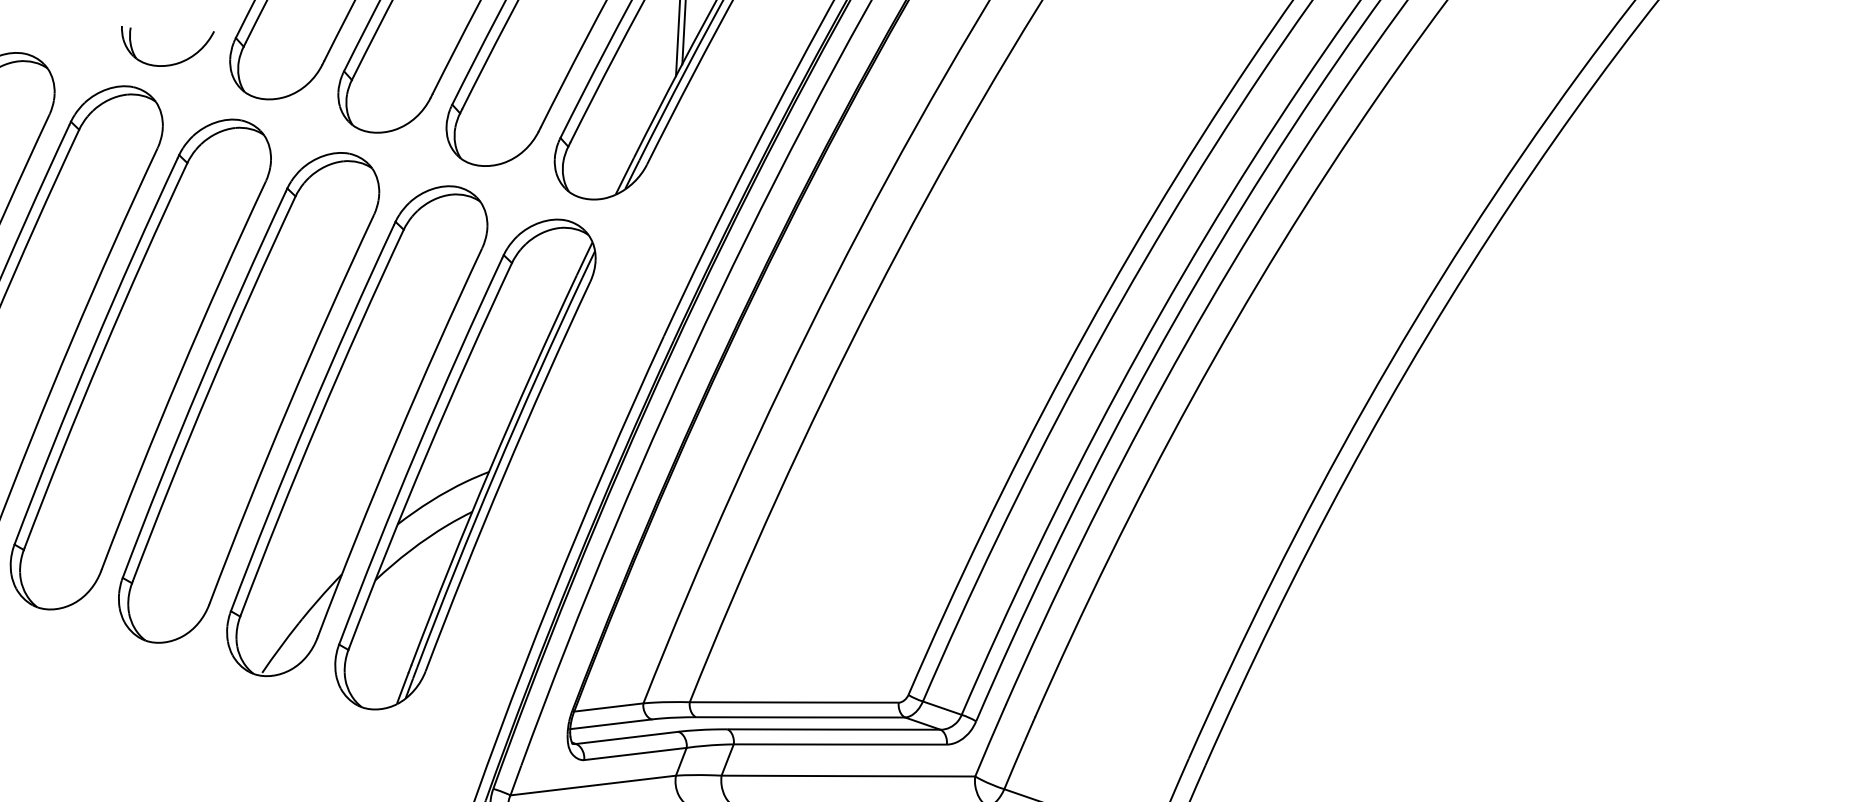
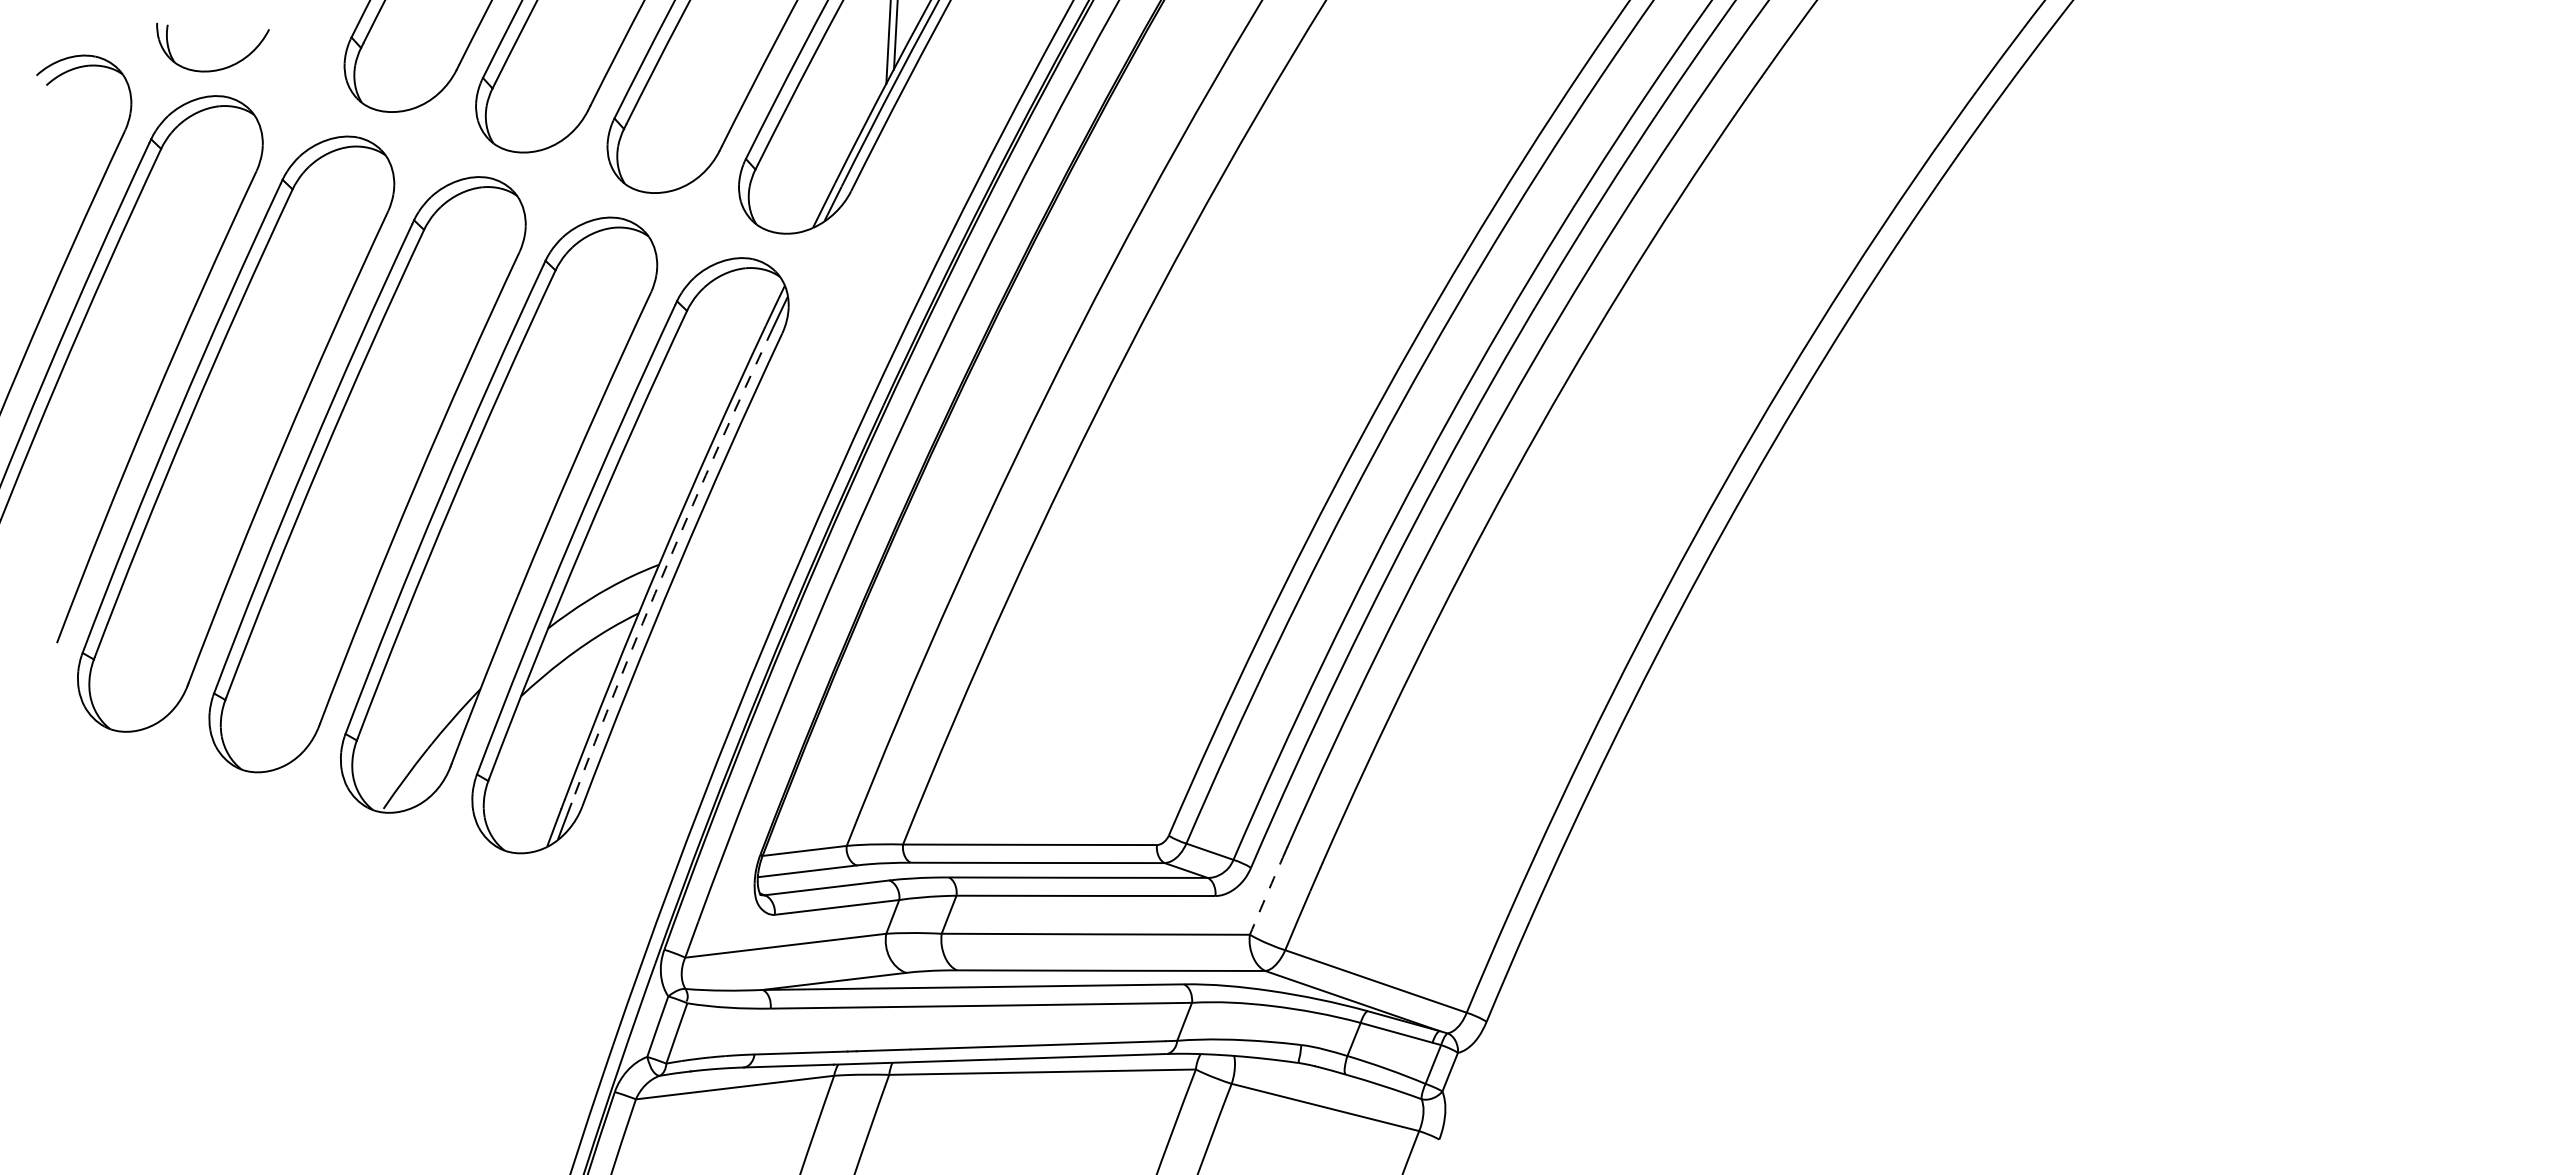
part: (169, 64) -> (214, 69), moved
arc: (495, 470) -> (667, 563), solid -> dashed
arc: (989, 742) -> (1267, 893), solid -> dashed

